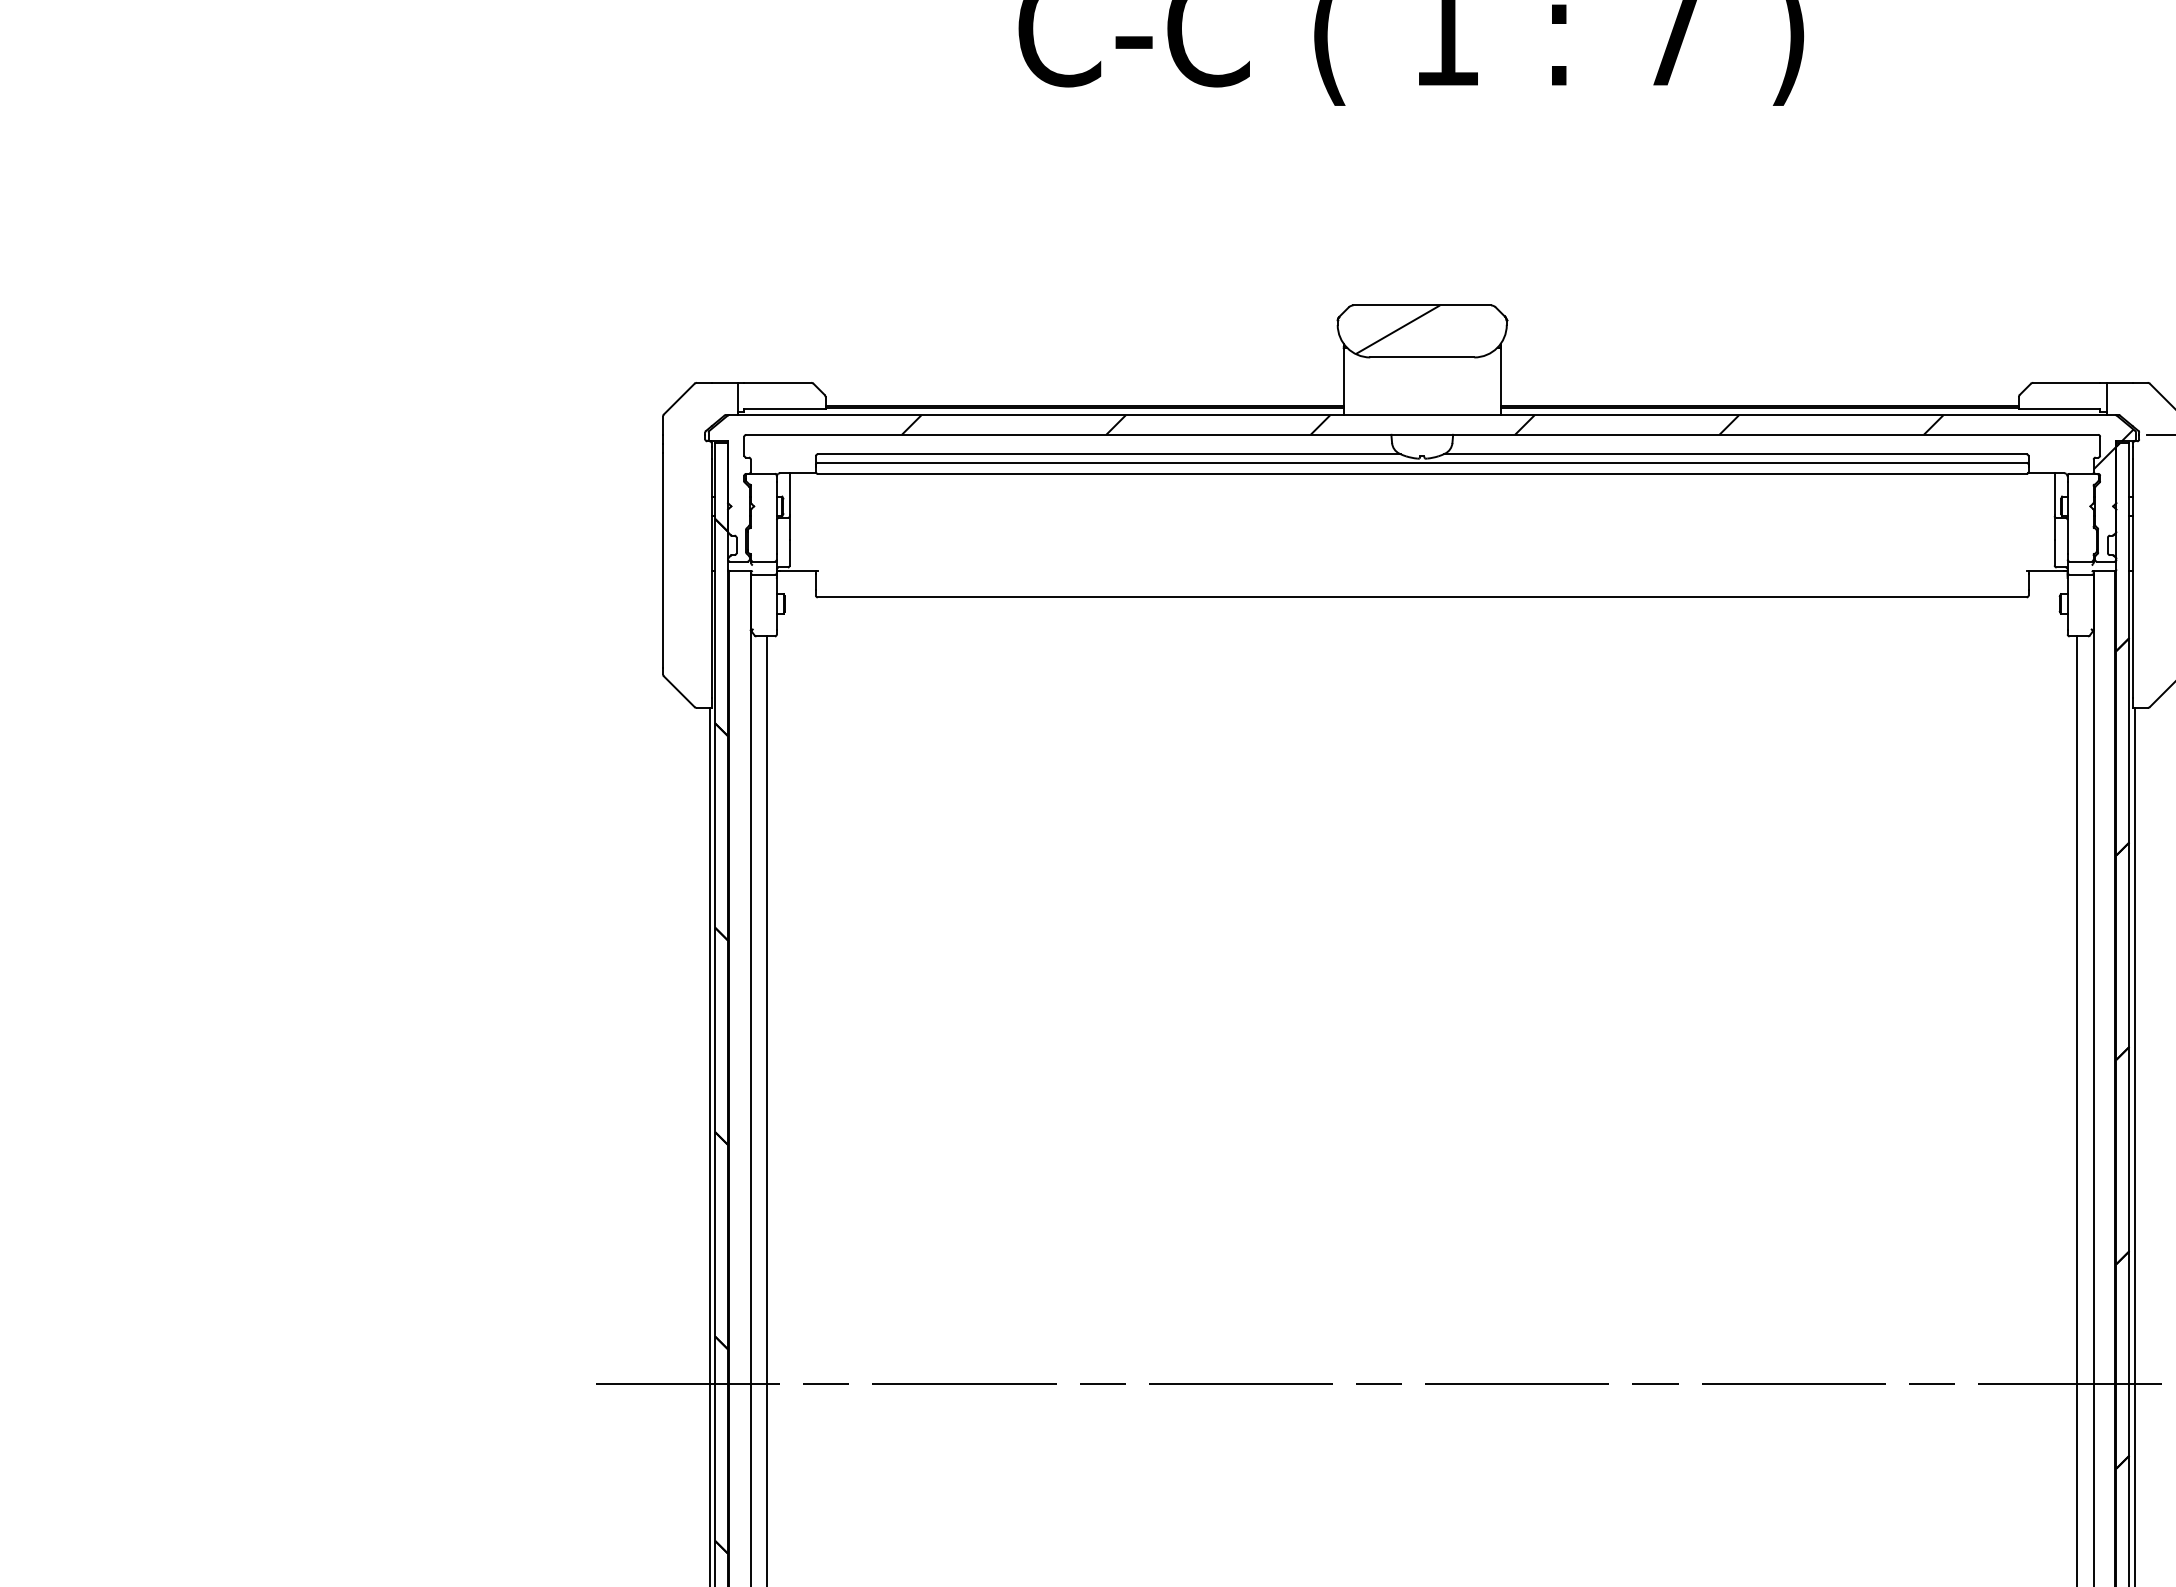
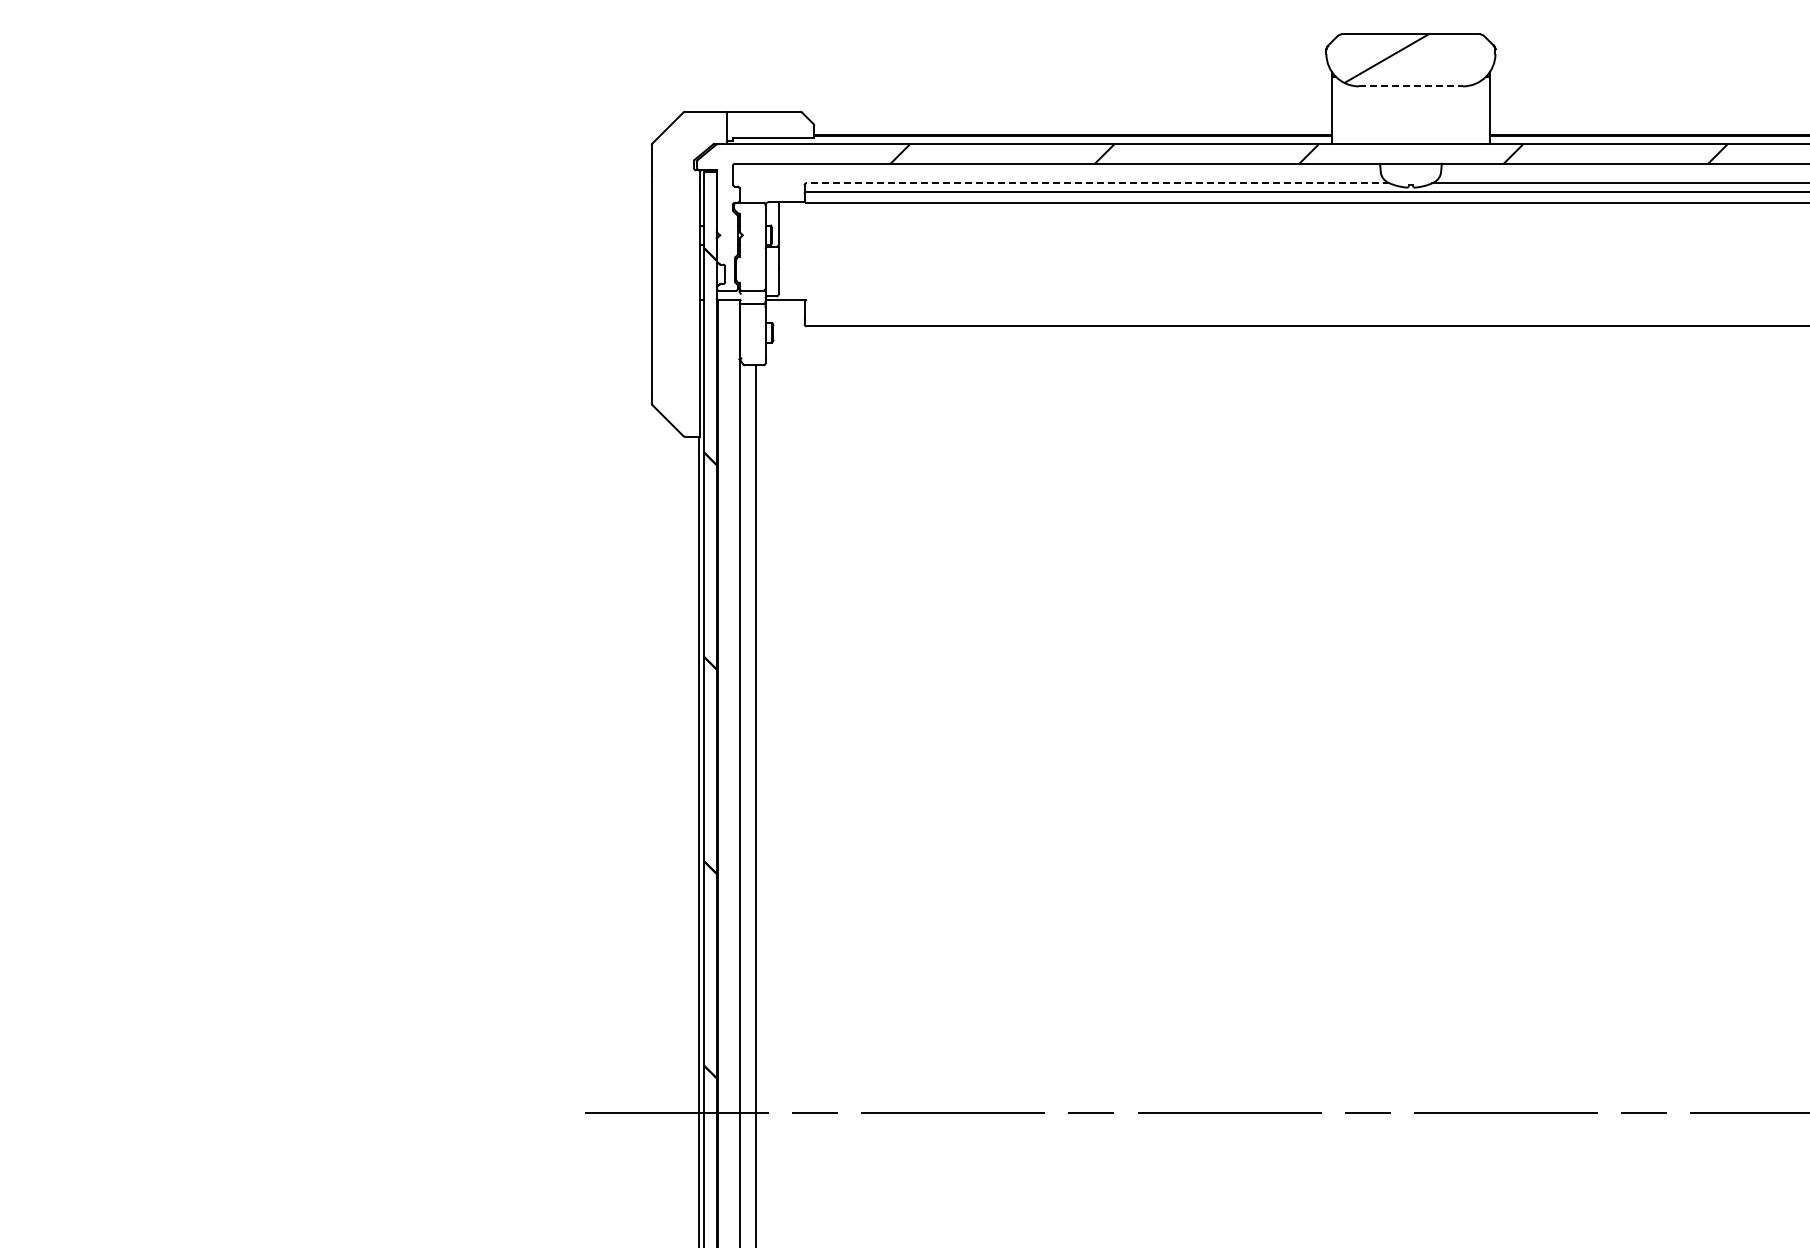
line: (1422, 357) -> (1411, 86), solid -> dashed
line: (1109, 454) -> (1098, 183), solid -> dashed

